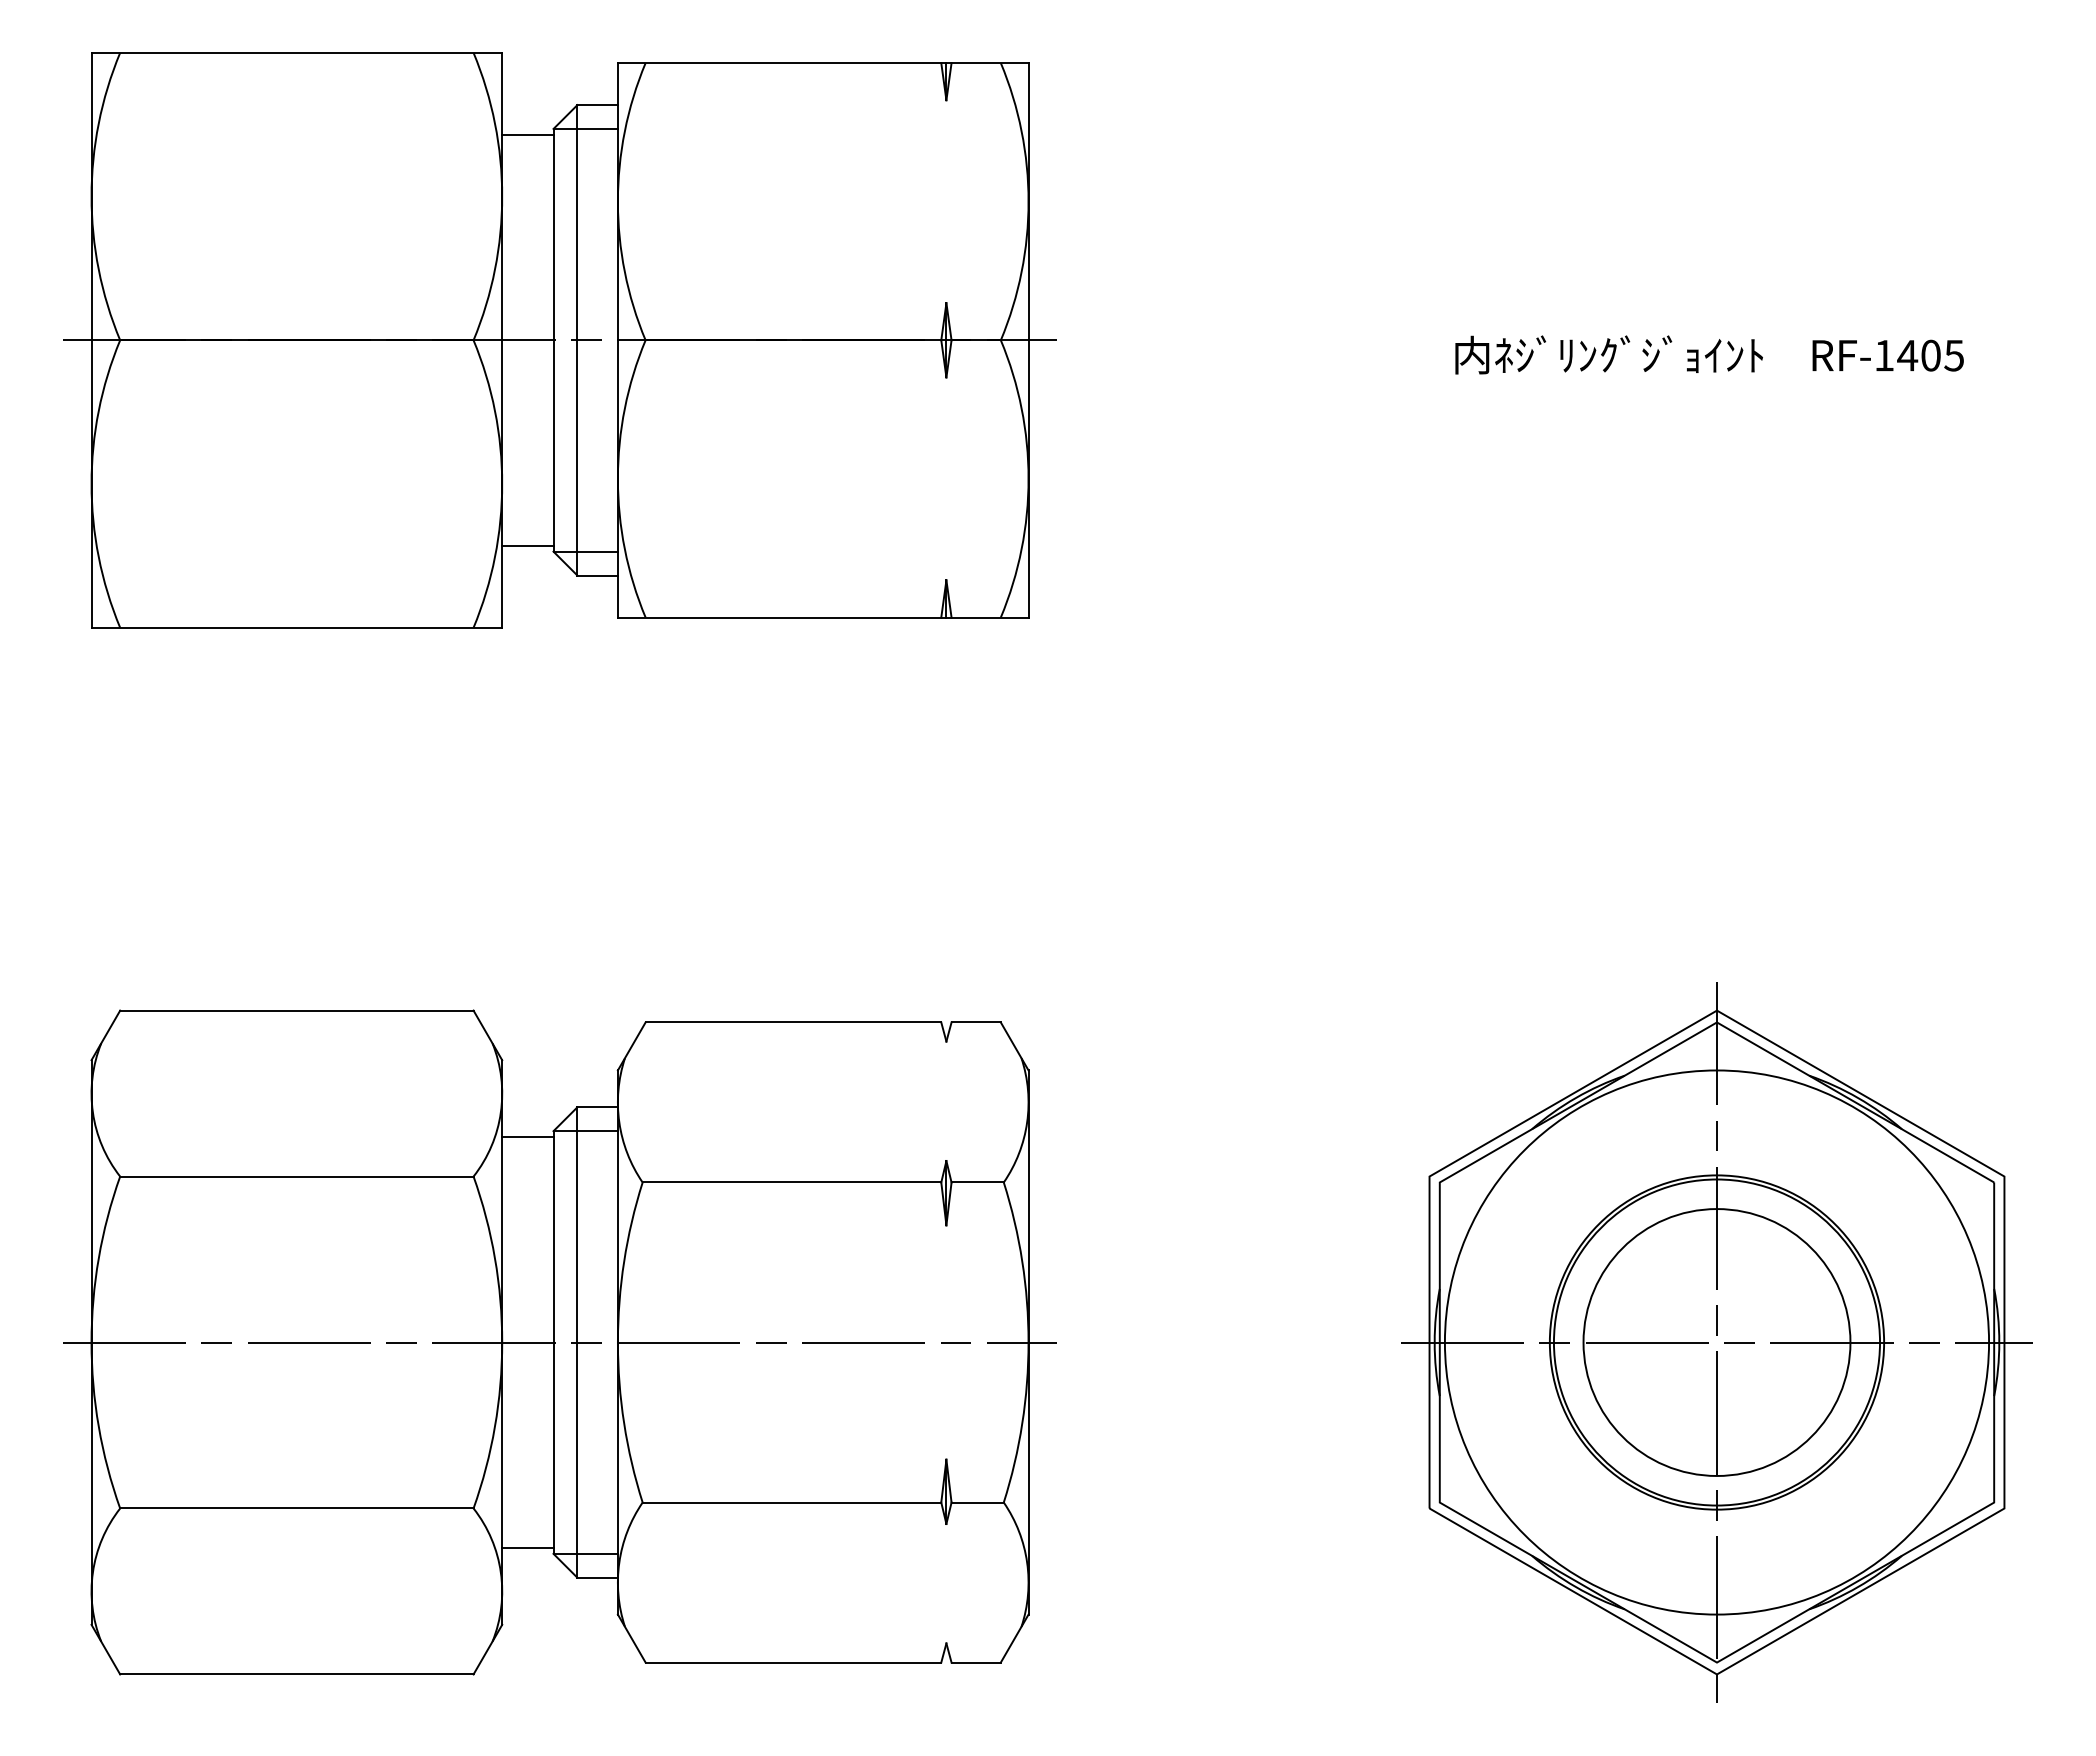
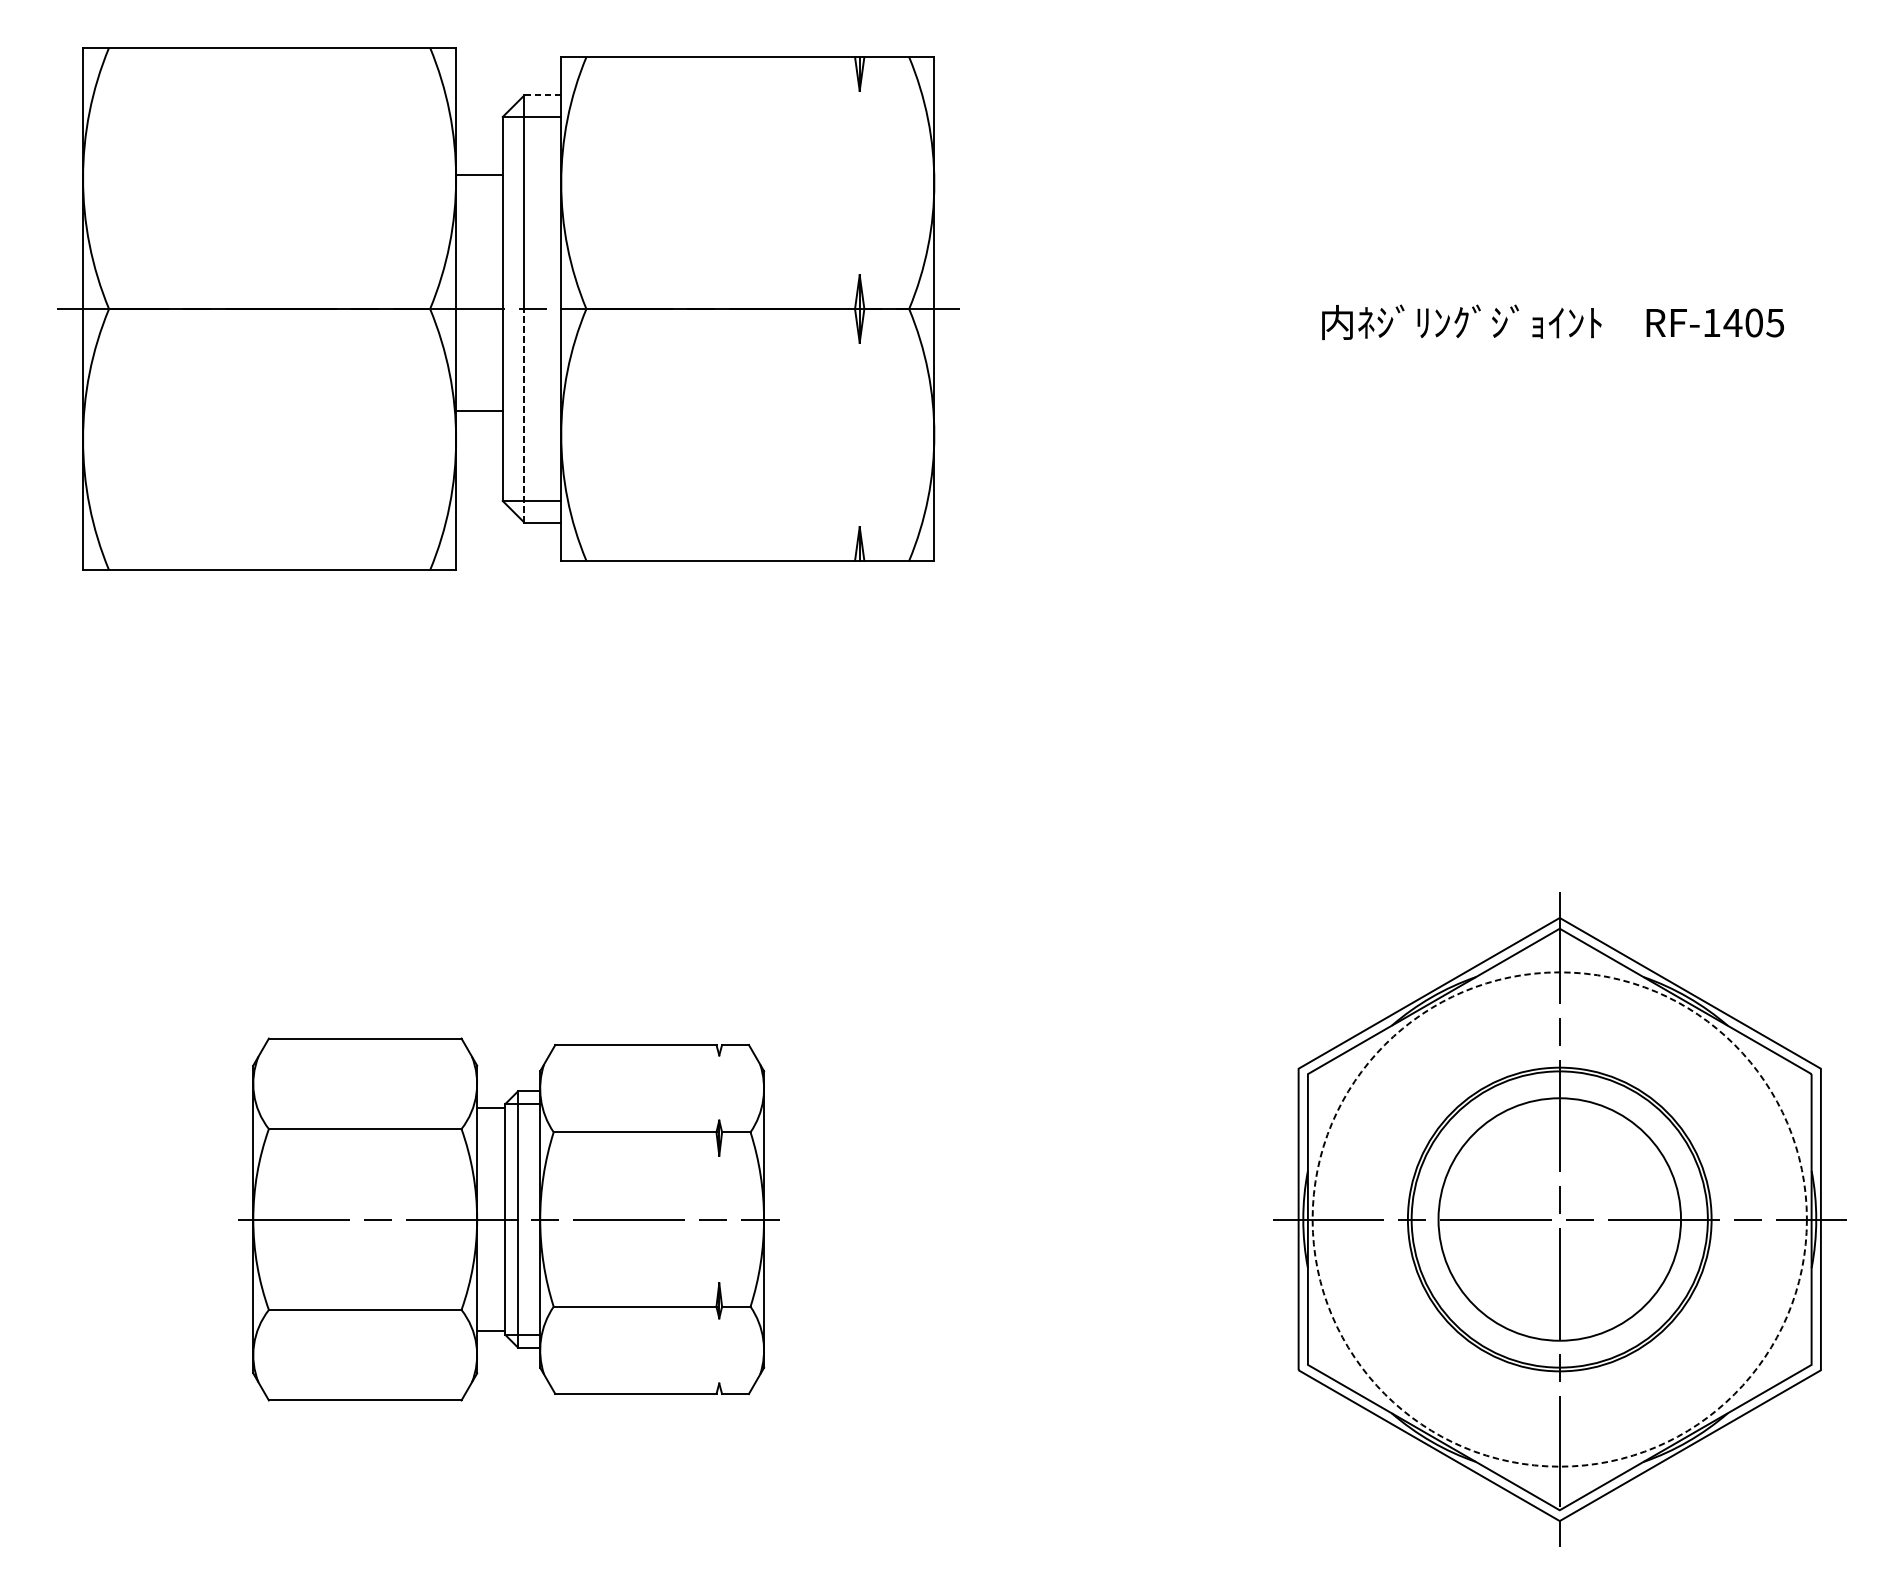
line: (597, 105) -> (542, 95), solid -> dashed
line: (527, 134) -> (479, 174), moved
line: (577, 457) -> (524, 415), solid -> dashed
line: (527, 545) -> (479, 410), moved
part: (559, 1342) -> (508, 1219), size x0.6
circle: (1716, 1342) -> (1559, 1219), solid -> dashed

